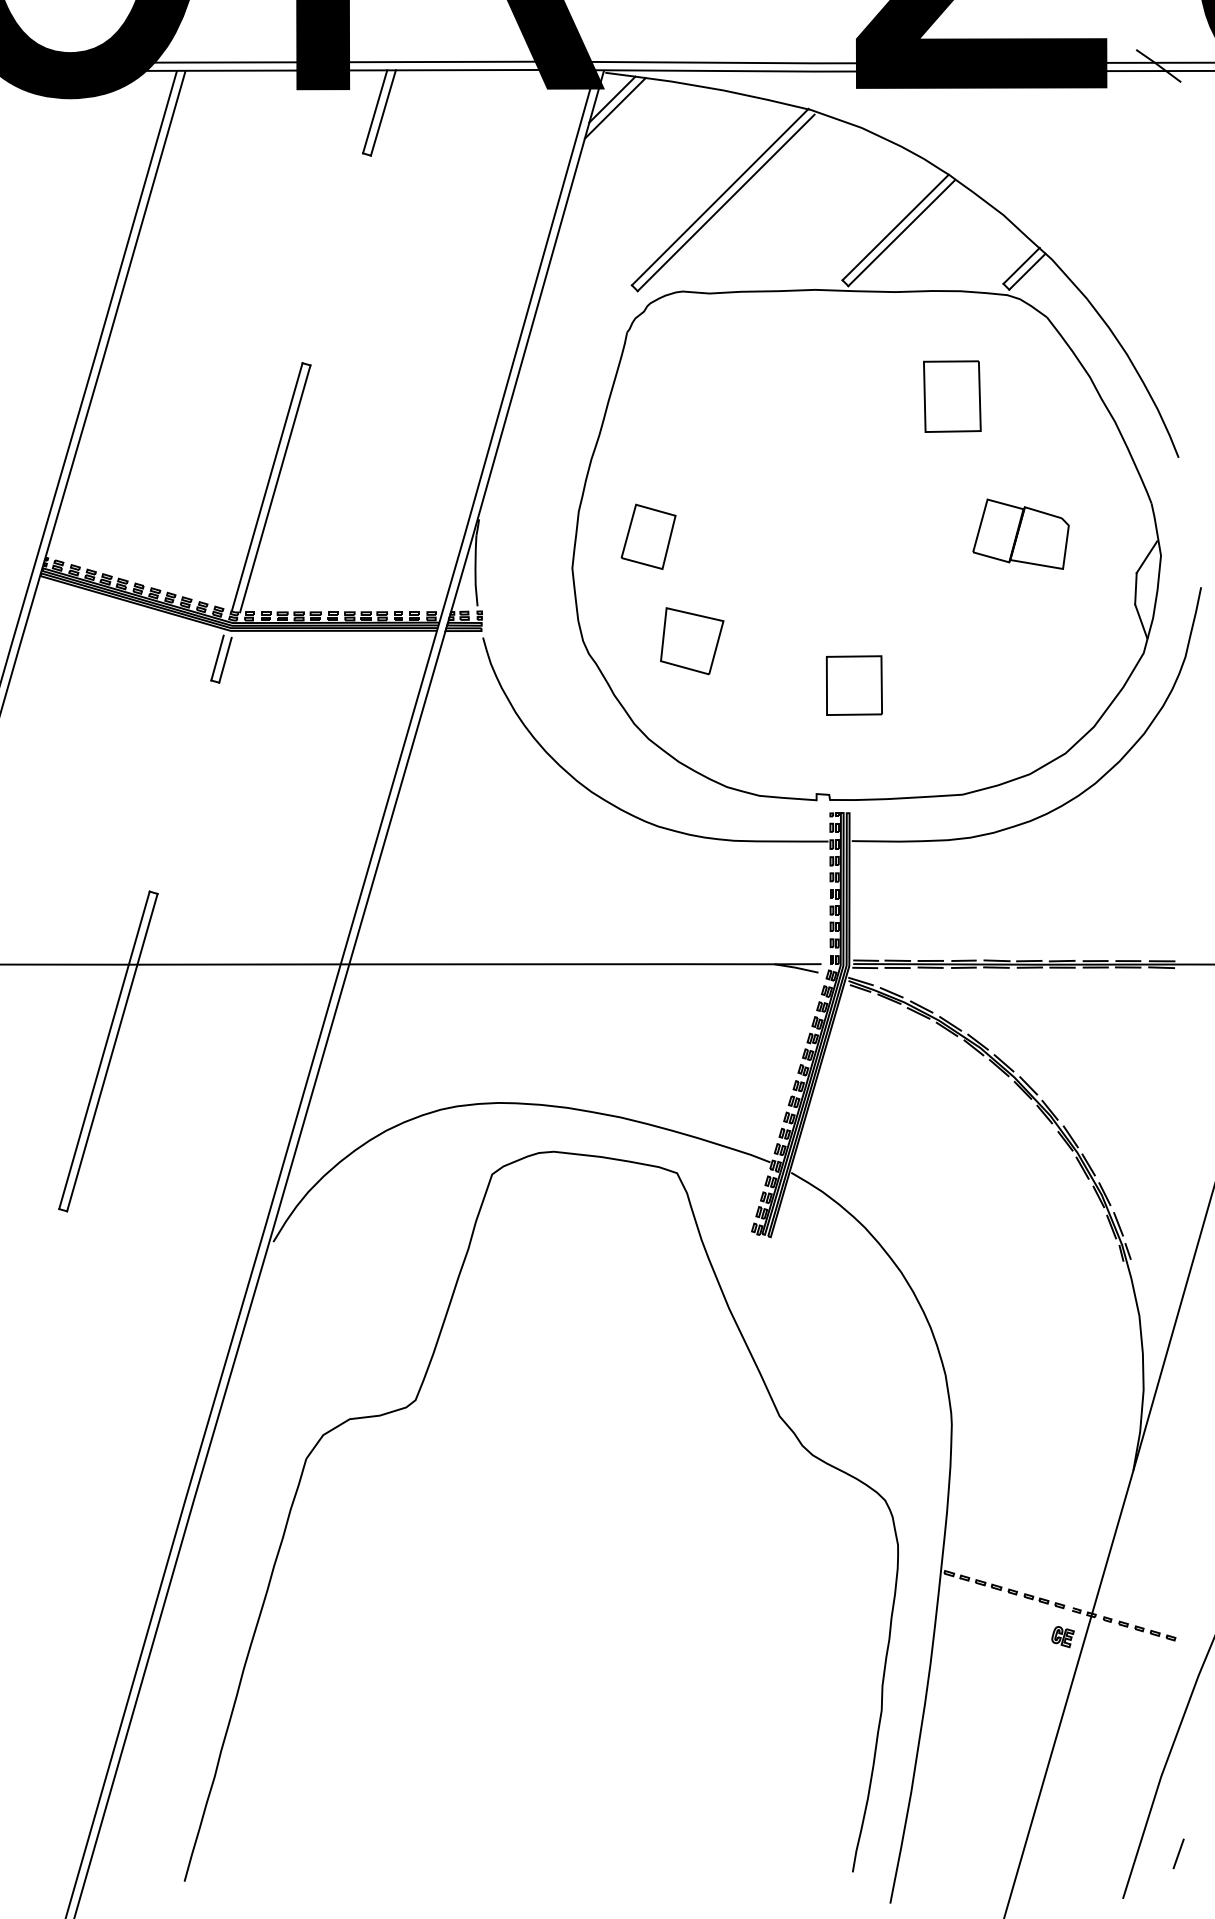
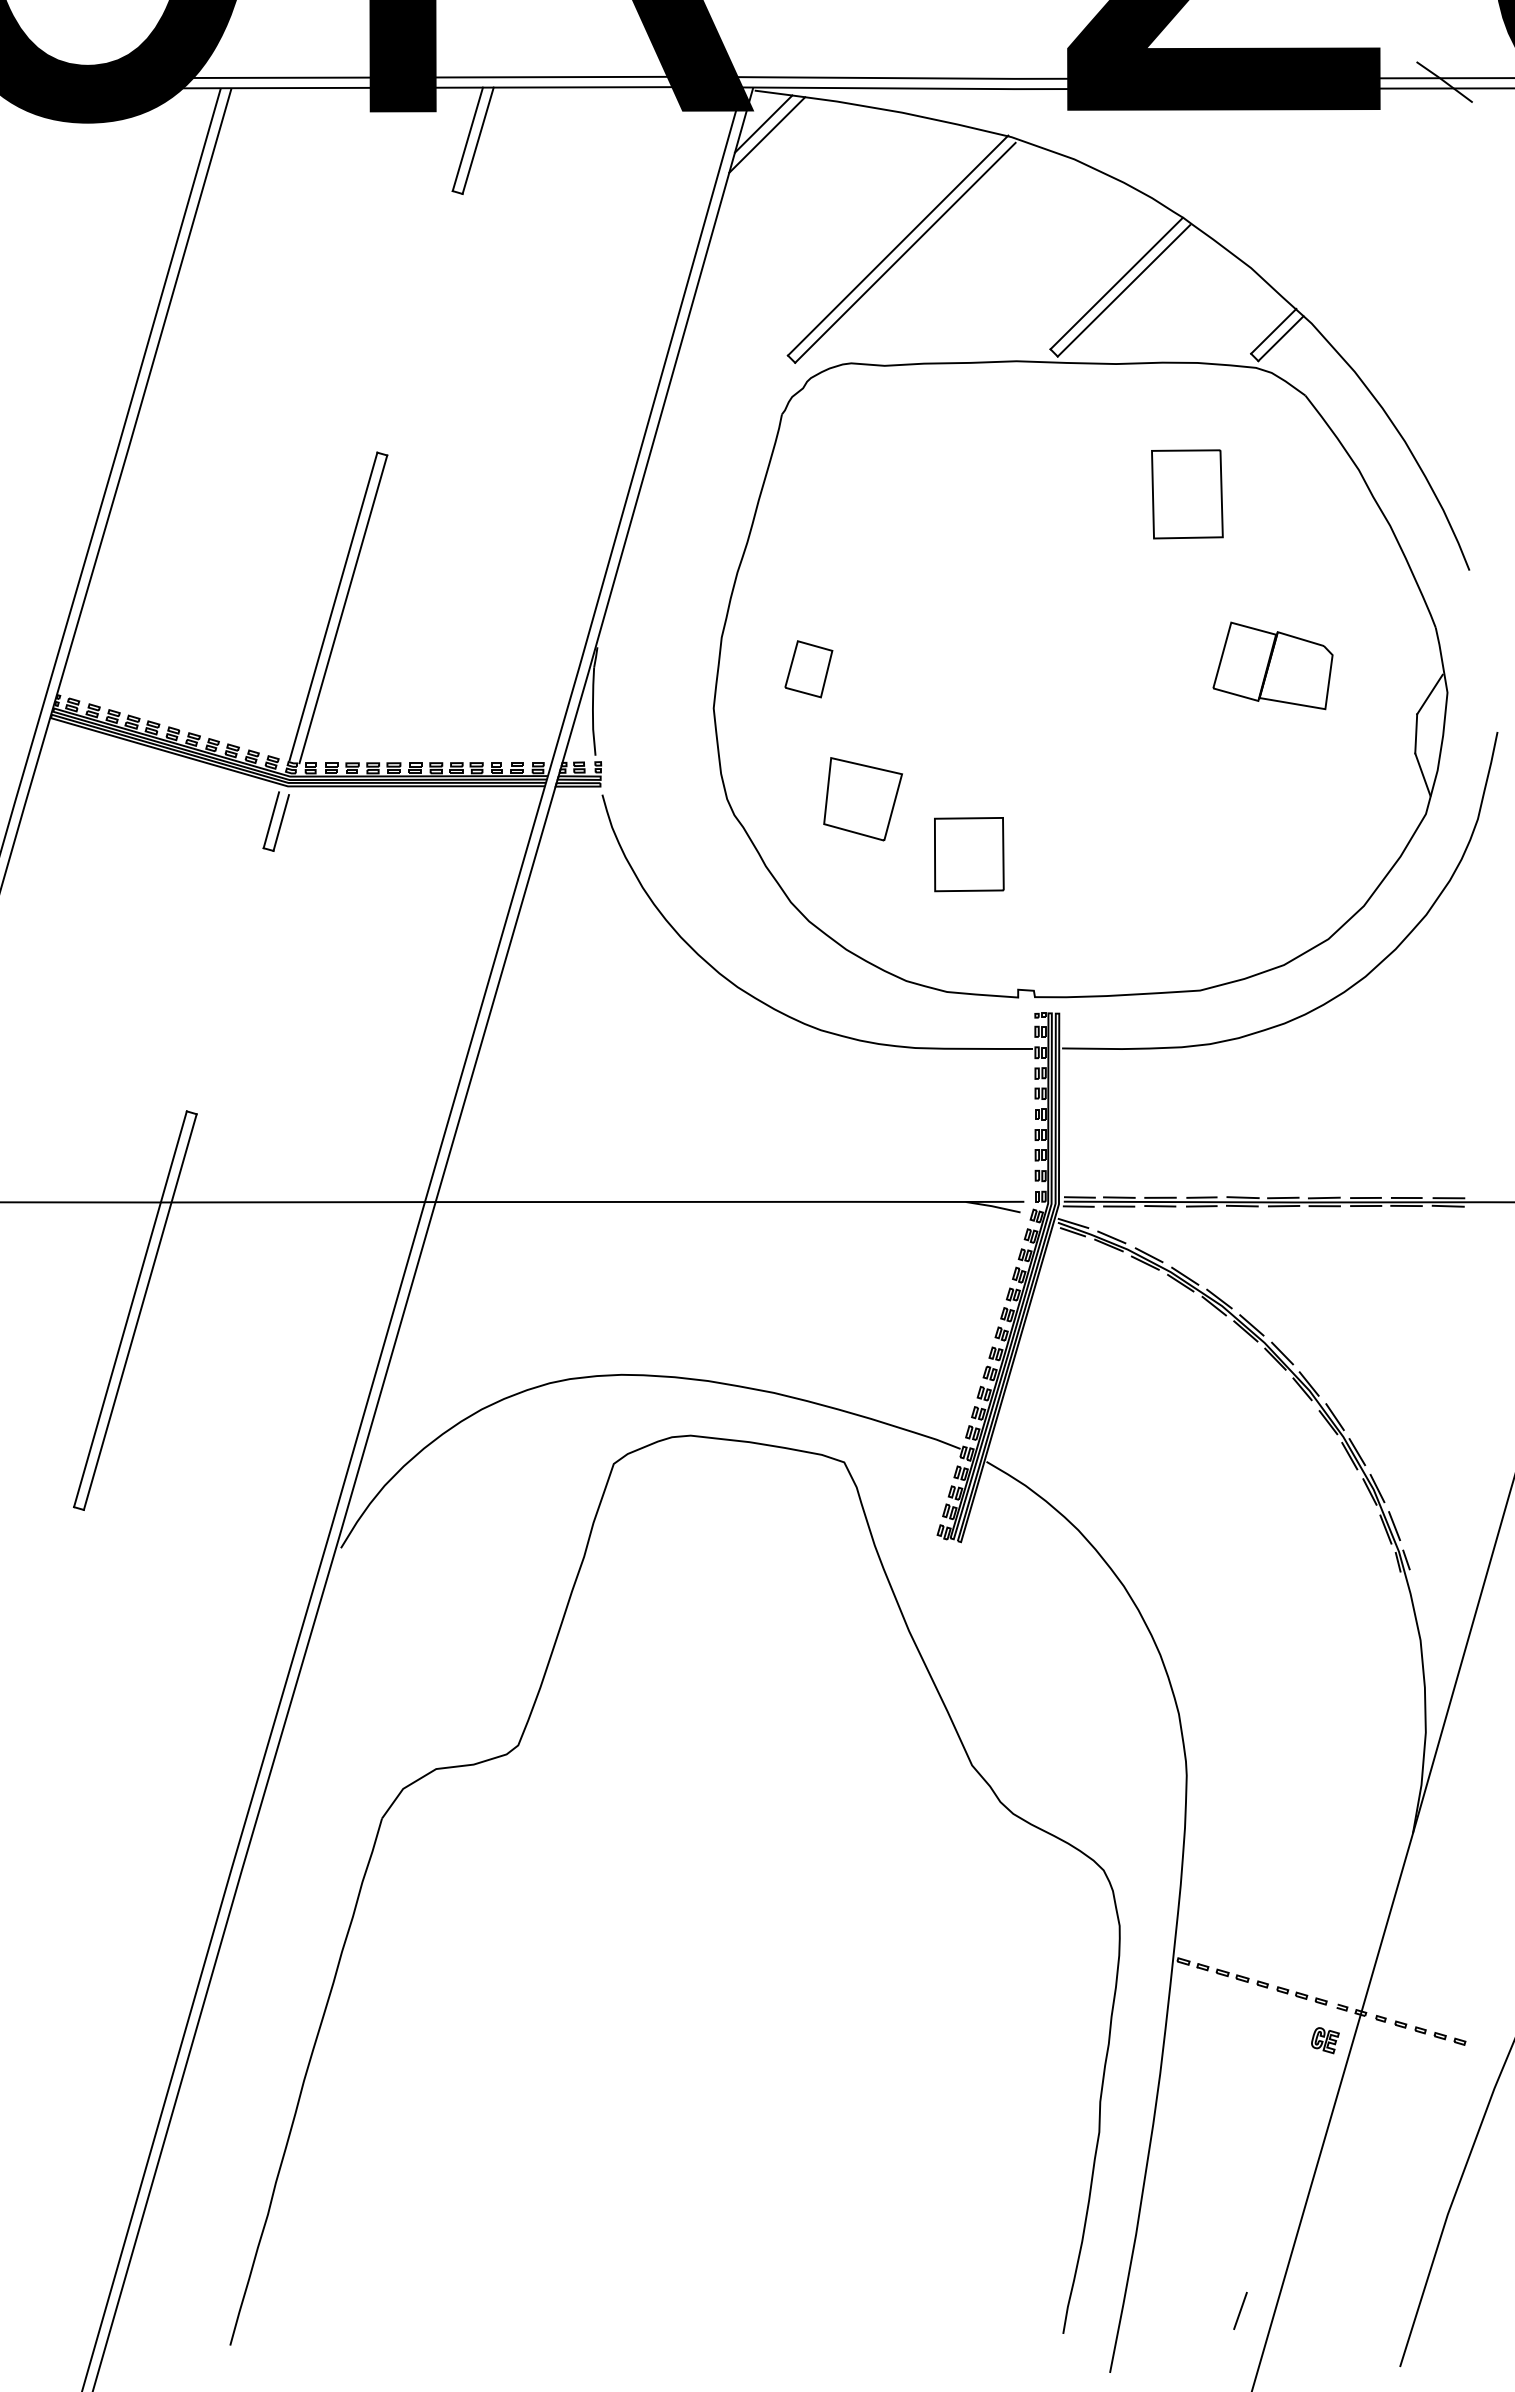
part: (648, 537) -> (808, 669), size x0.7
part: (854, 685) -> (969, 854), moved
line: (1178, 1853) -> (1240, 2310), moved

